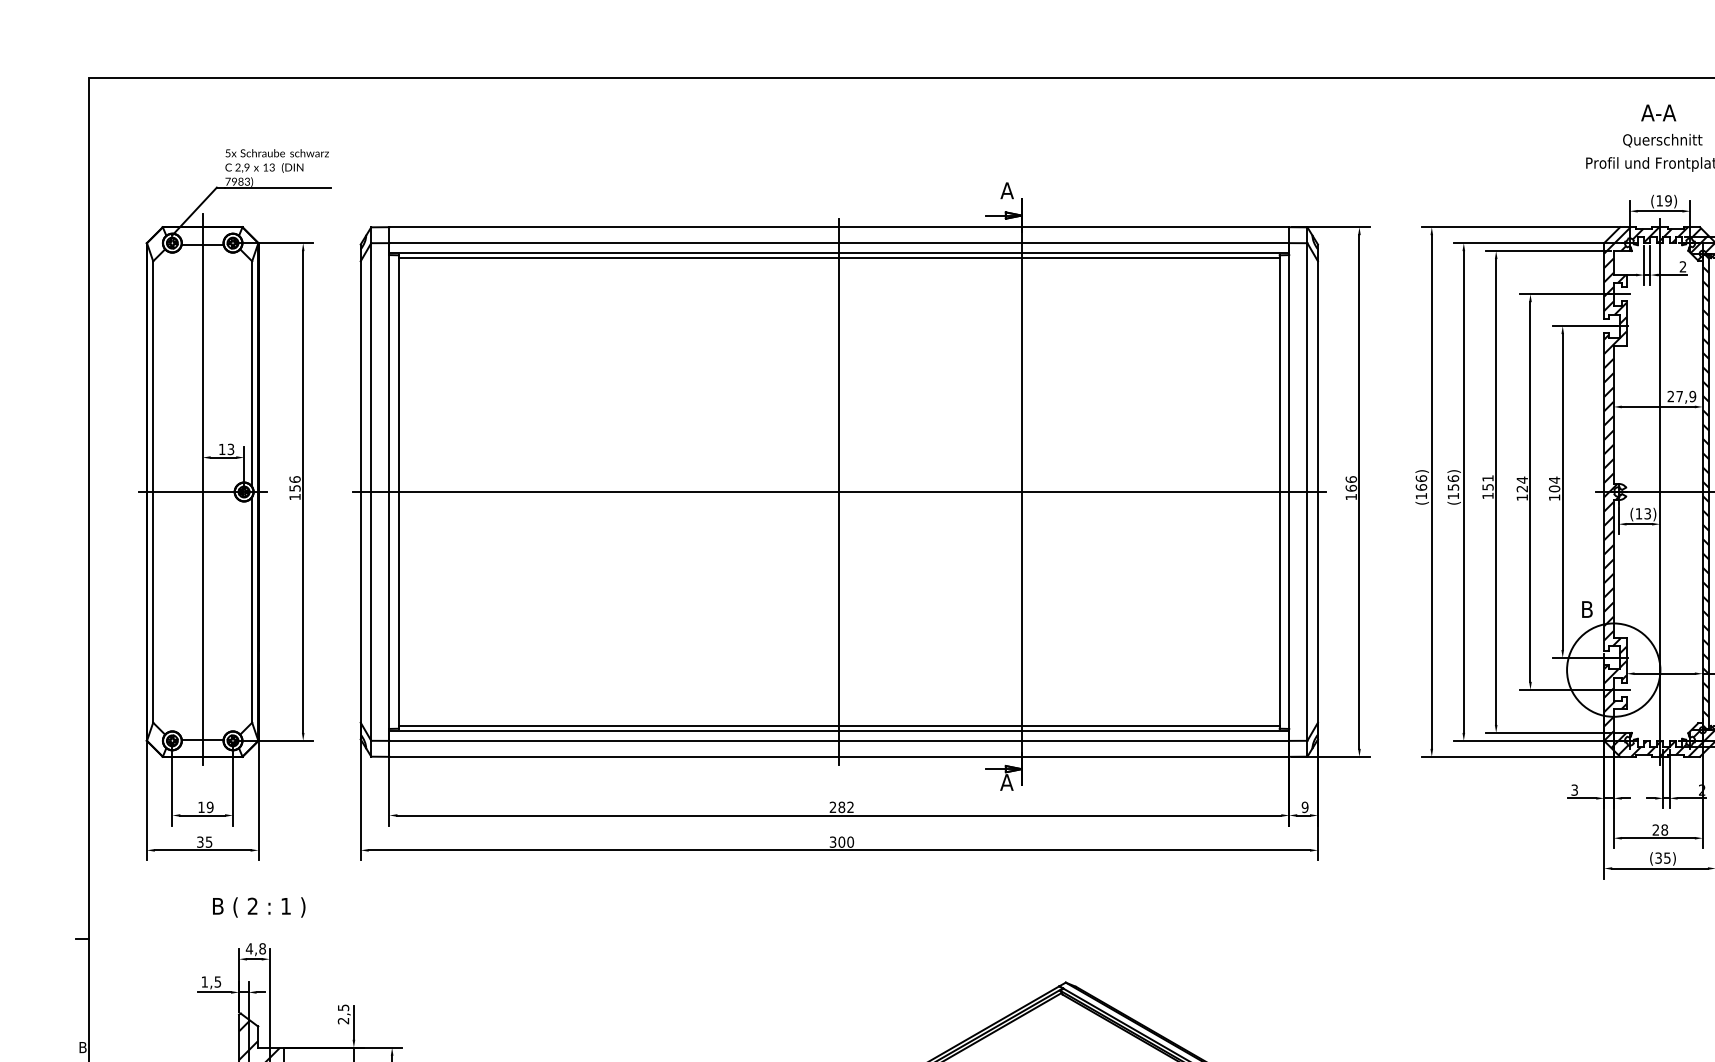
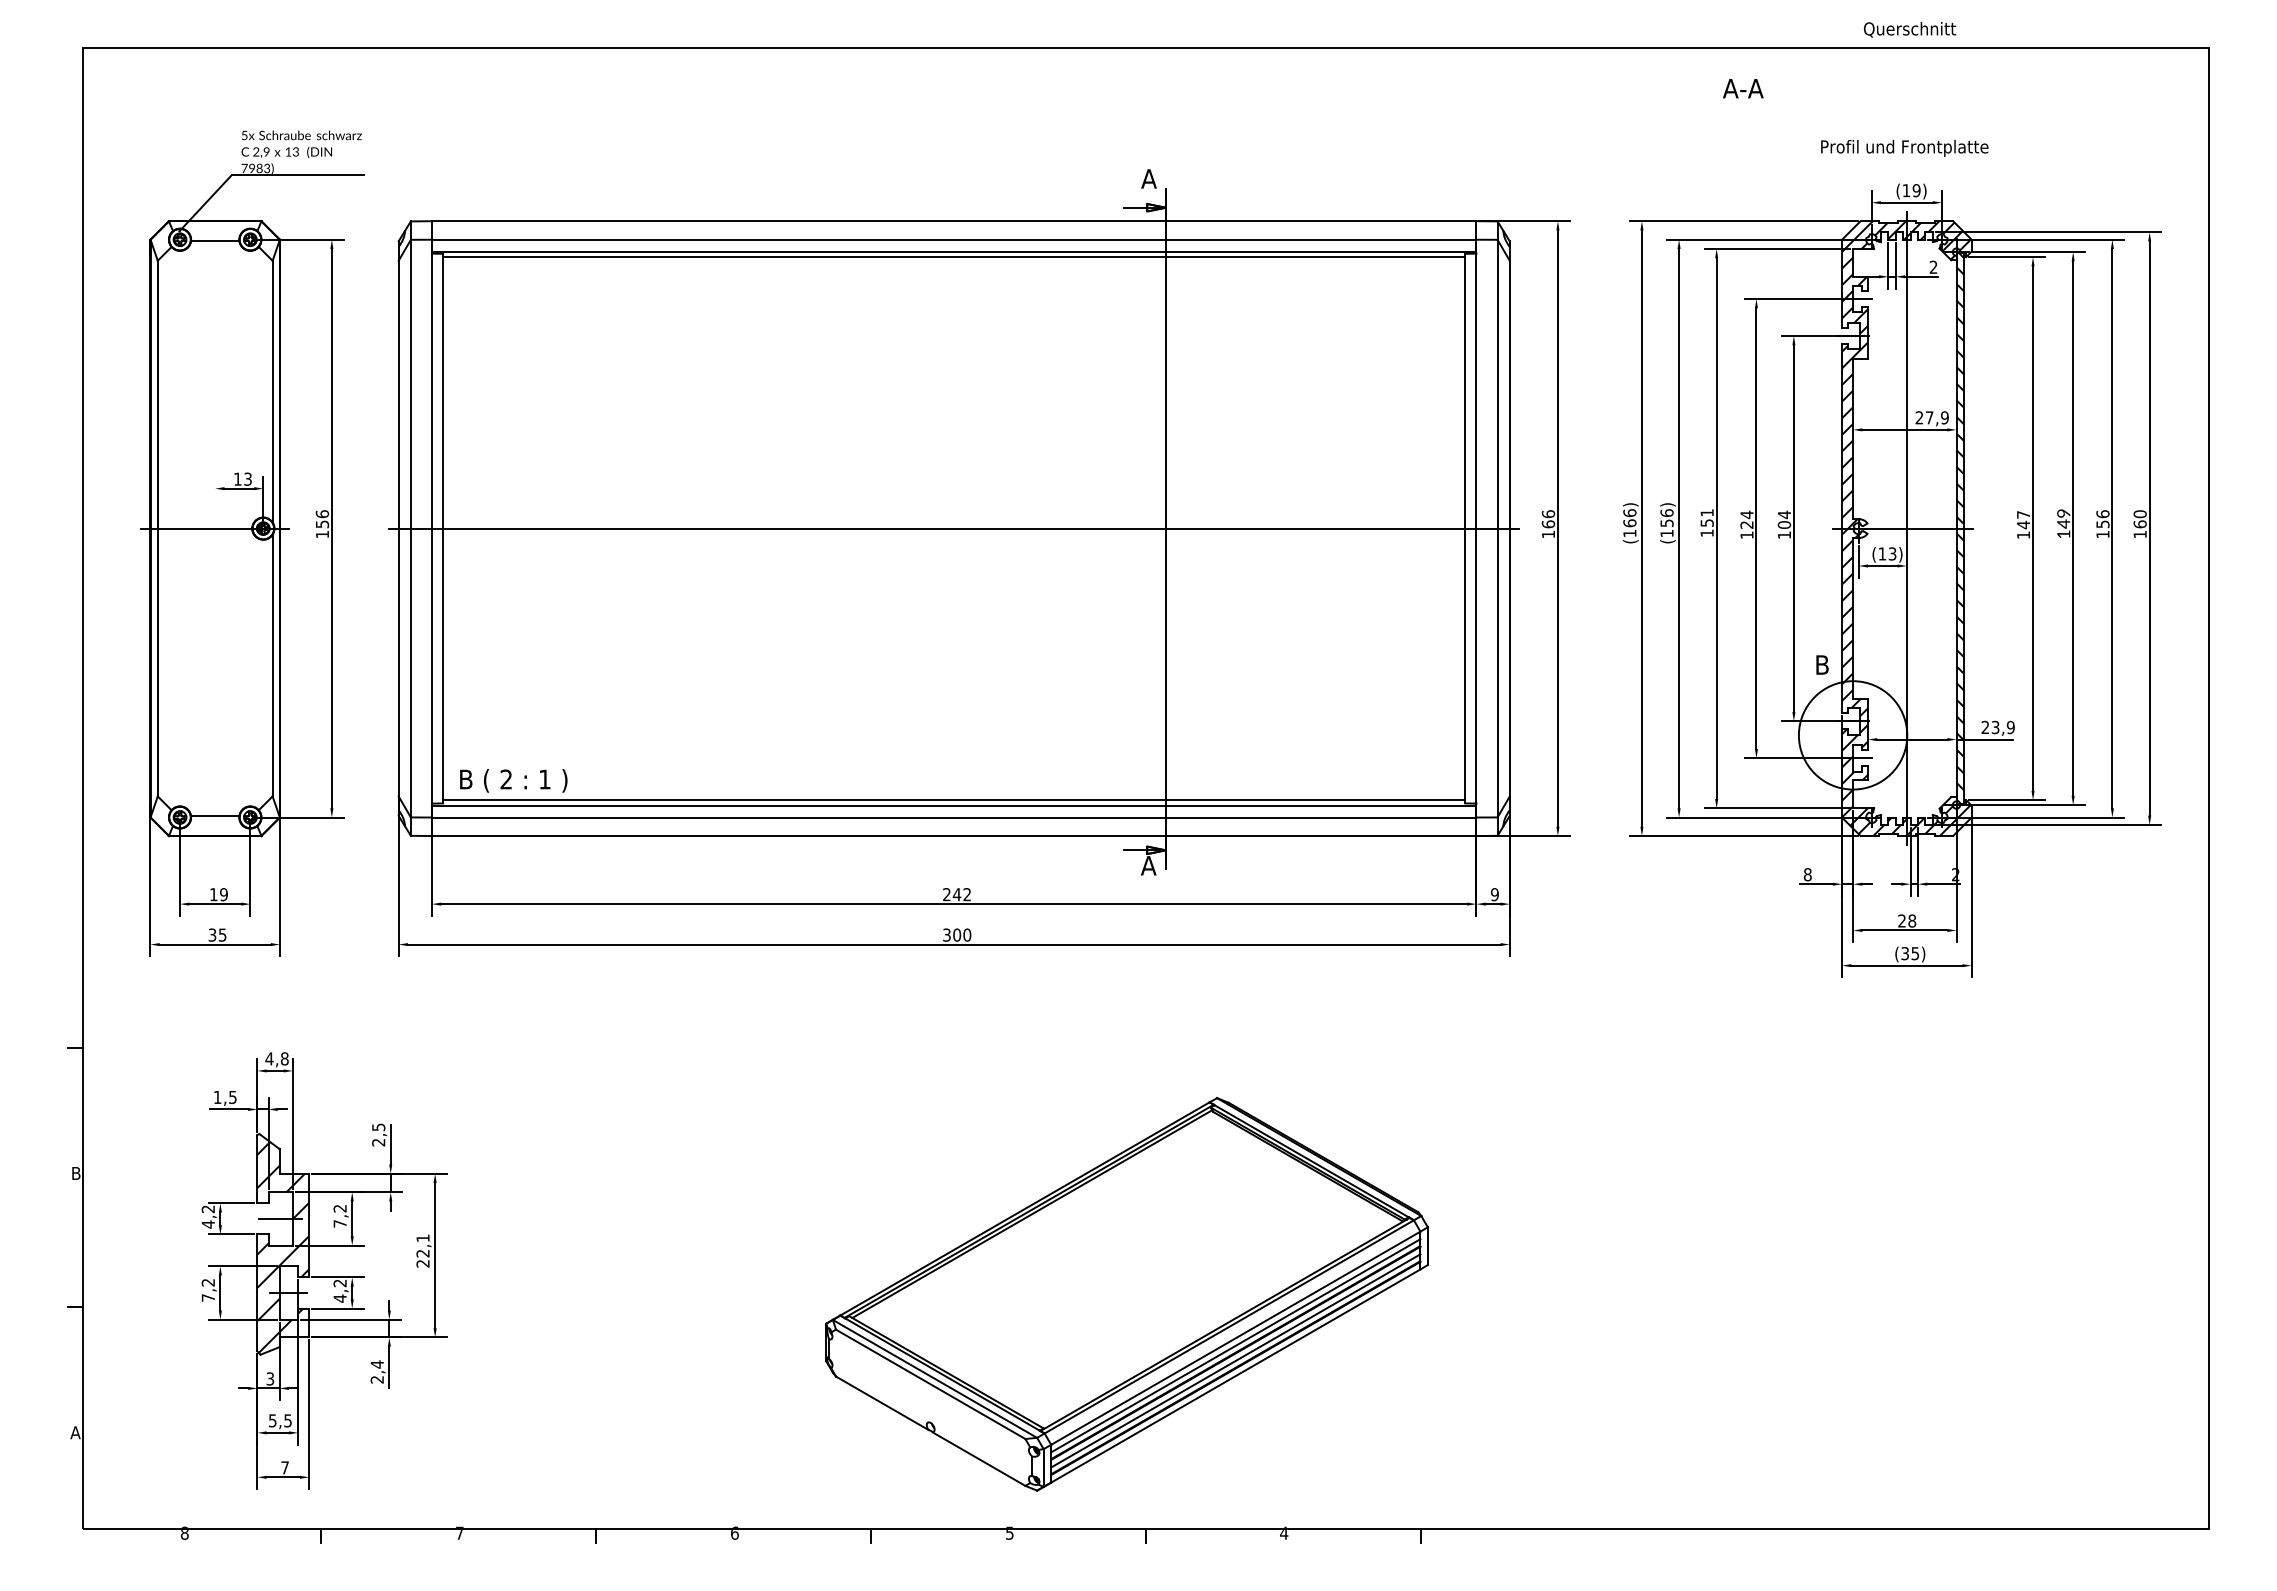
text: (1658, 112) -> (1743, 88), moved
text: (1663, 140) -> (1910, 29), moved
line: (202, 489) -> (215, 525), removed
line: (839, 491) -> (954, 528), removed
text: (1574, 789) -> (1807, 874), 3 -> 8
text: (841, 807) -> (956, 894), 282 -> 242
text: (258, 907) -> (513, 780), moved

